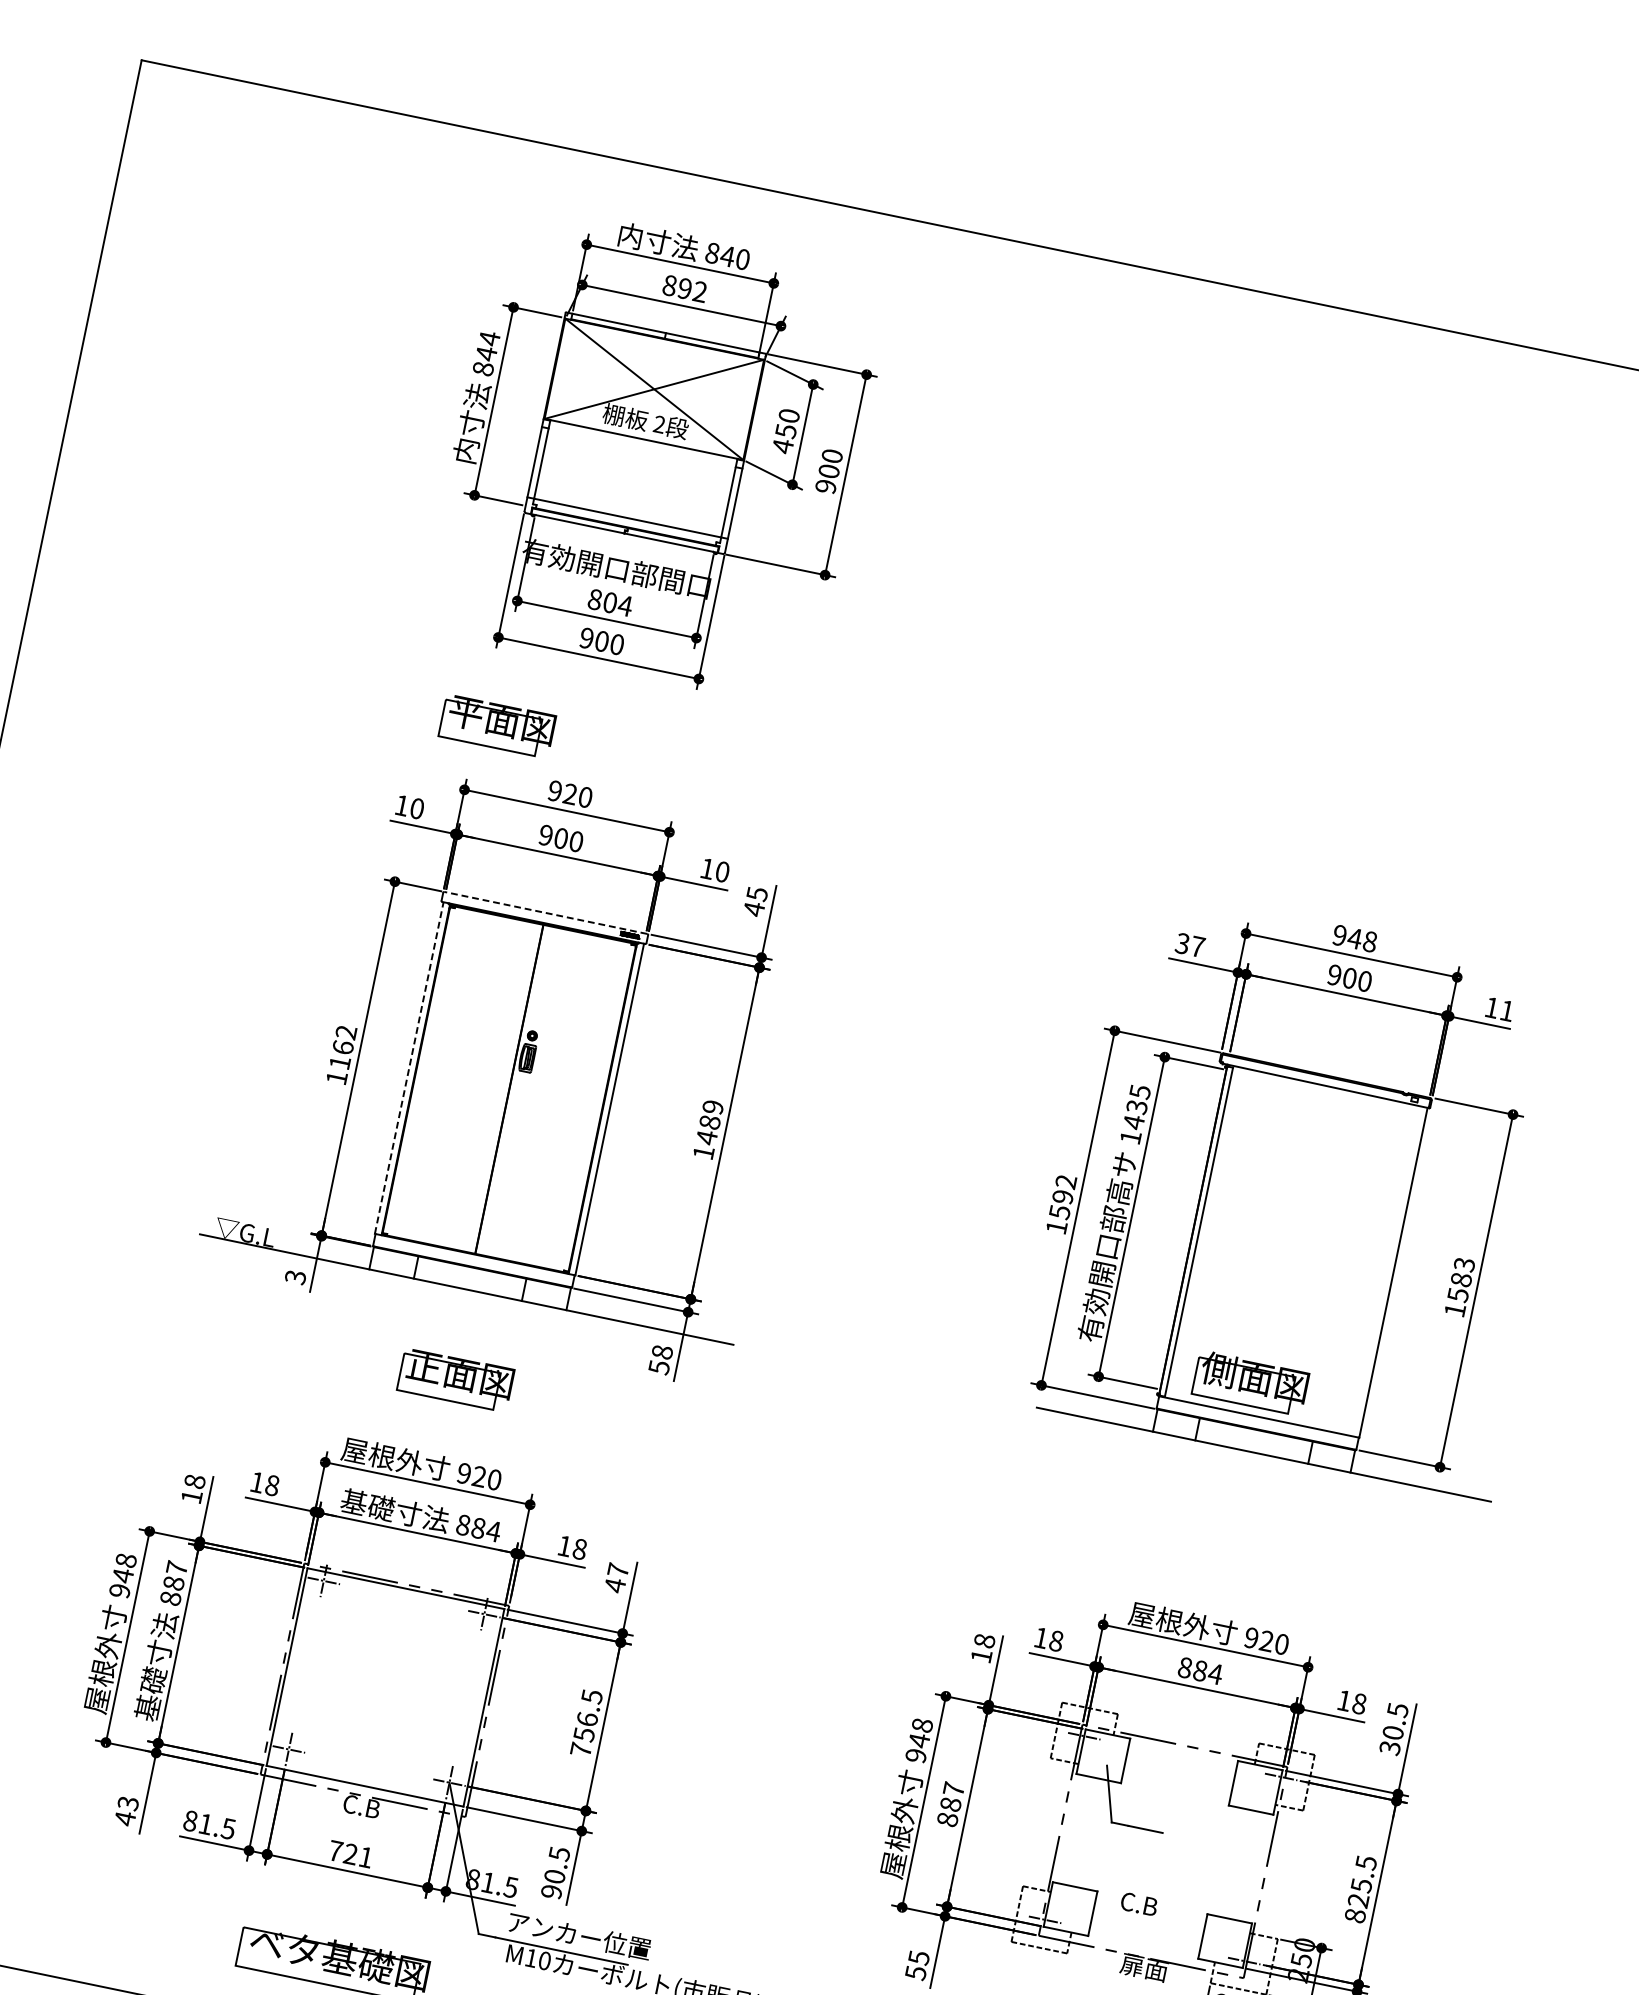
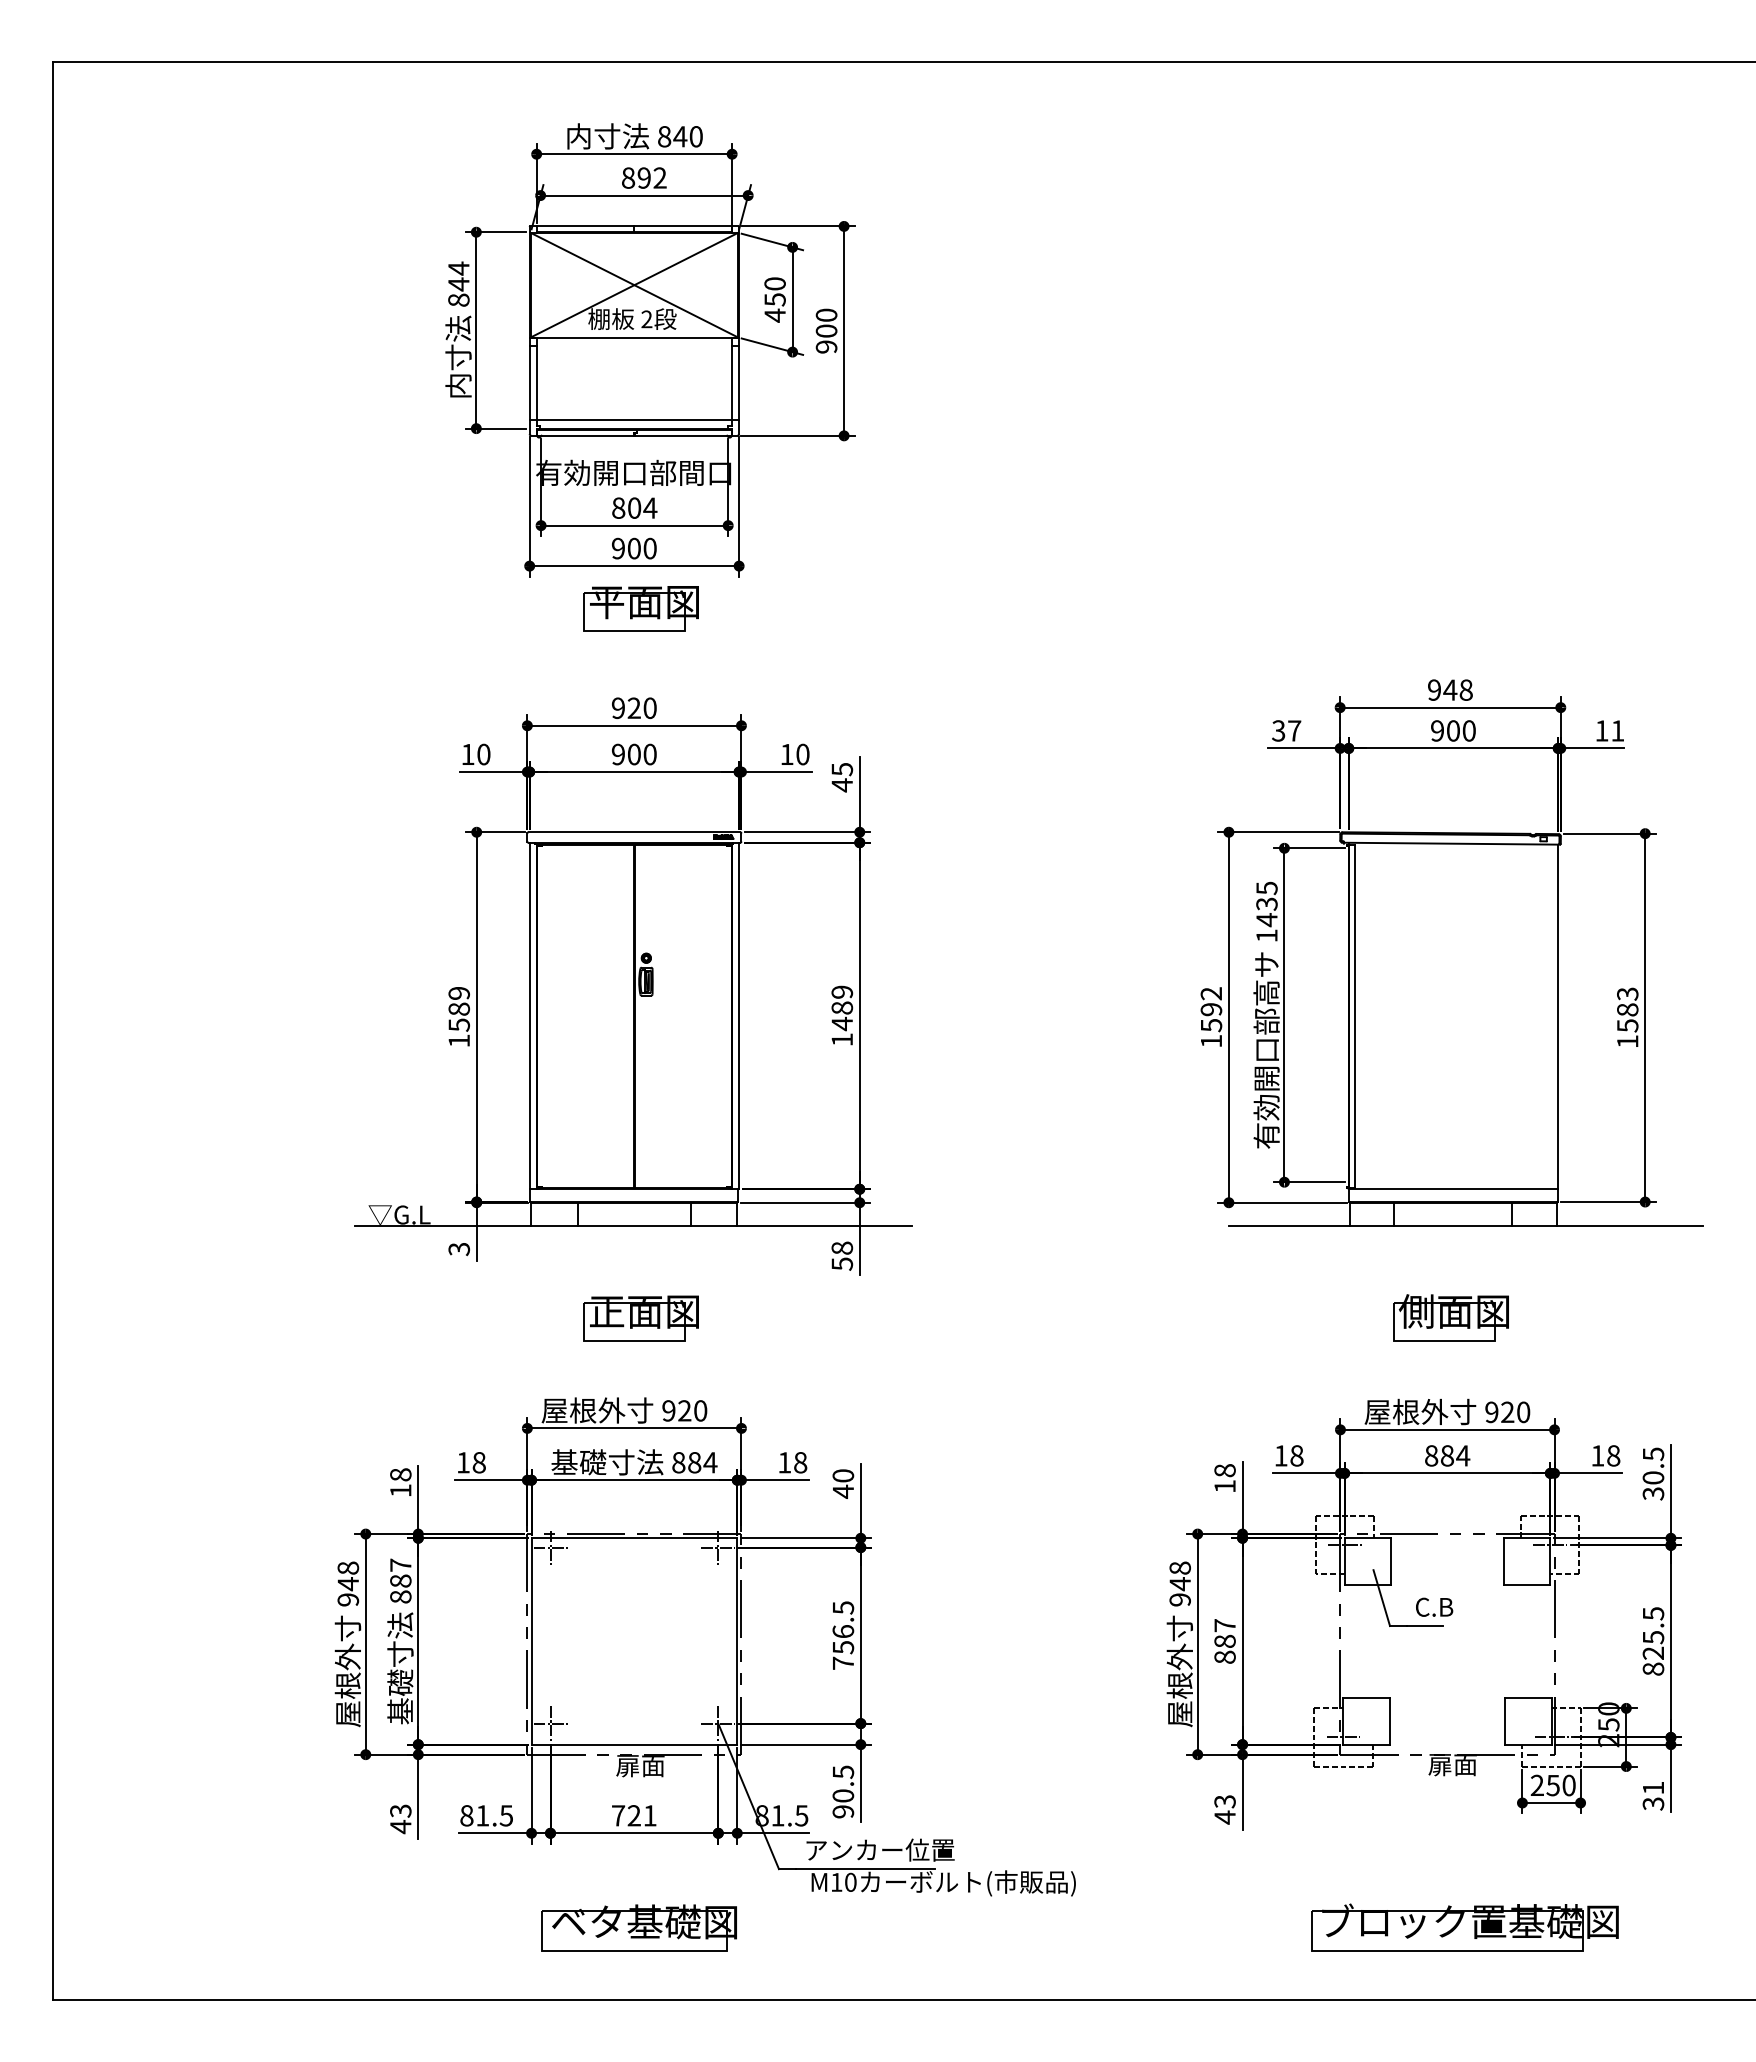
part: (496, 725) -> (640, 608), moved
line: (545, 913) -> (634, 832), dashed -> solid
text: (343, 1046) -> (459, 1008), 1162 -> 1589
line: (409, 1067) -> (529, 1015), dashed -> solid
part: (1250, 1382) -> (1450, 1317), moved
text: (618, 1570) -> (843, 1475), 47 -> 40
text: (366, 1808) -> (640, 1766), C.B -> 扉面
text: (1139, 1903) -> (1434, 1606), moved
text: (916, 1965) -> (1224, 1809), 55 -> 43

